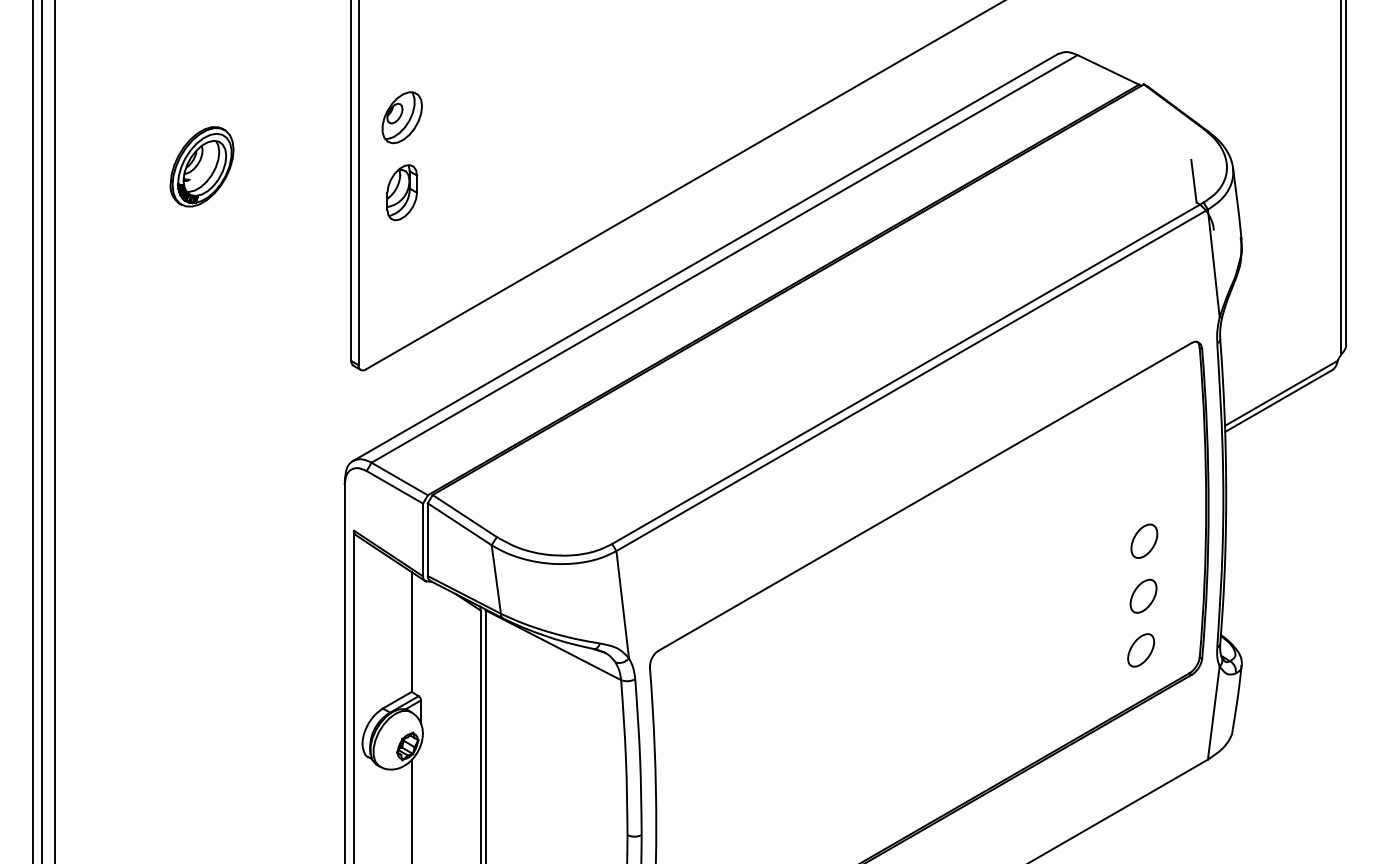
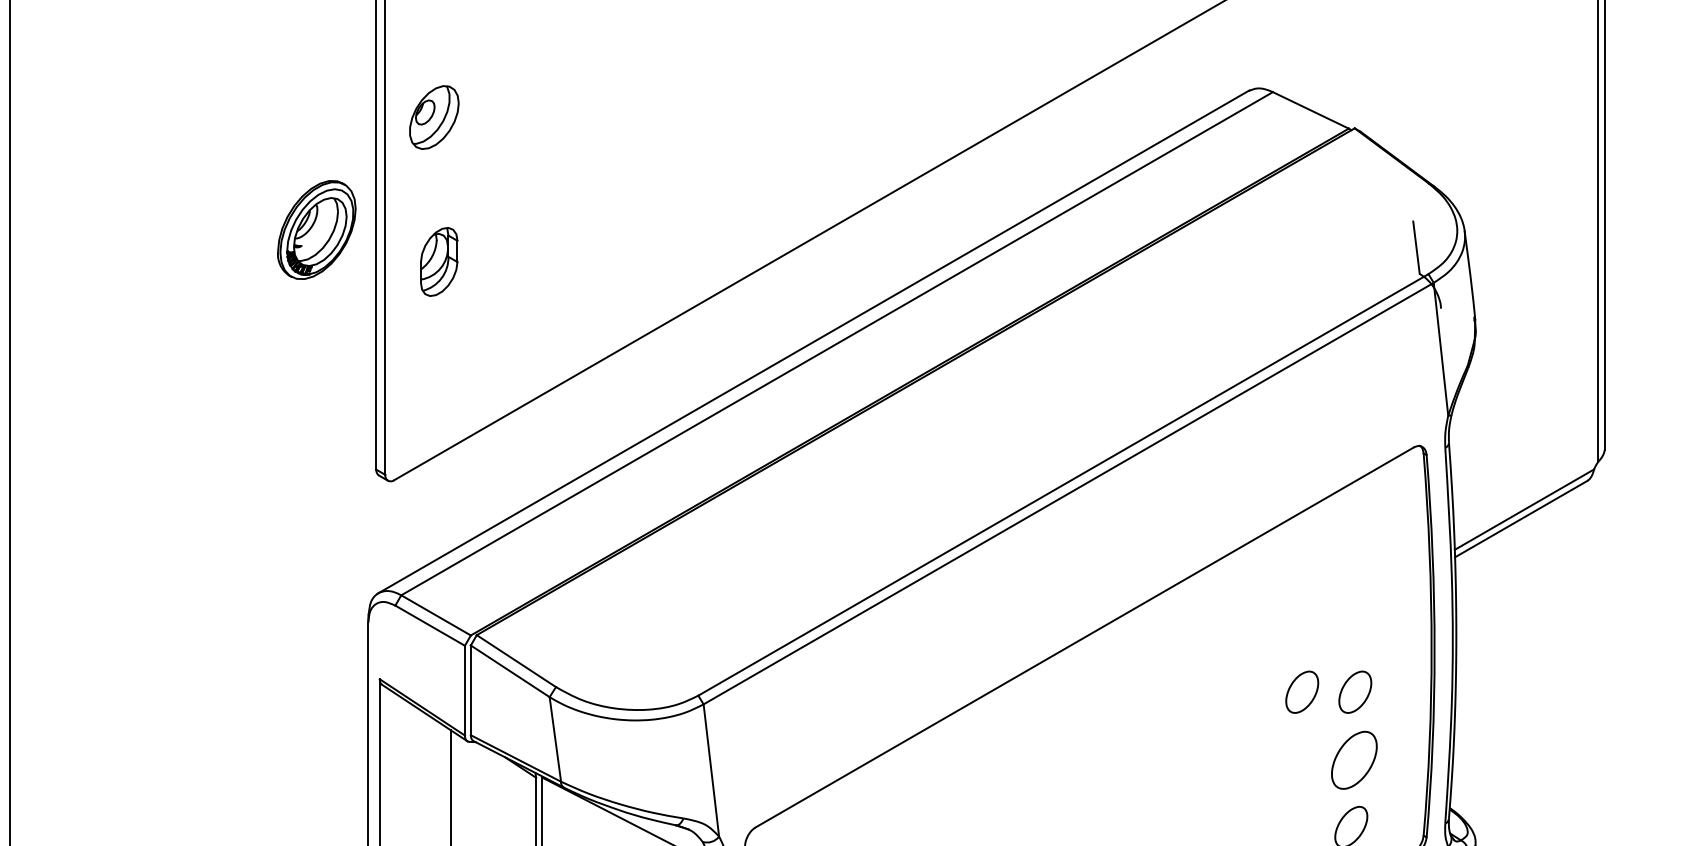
part: (401, 117) -> (433, 117), moved
part: (201, 166) -> (316, 229), moved
part: (1101, 540) -> (1302, 691), added
part: (1143, 595) -> (1354, 759), size x1.4

